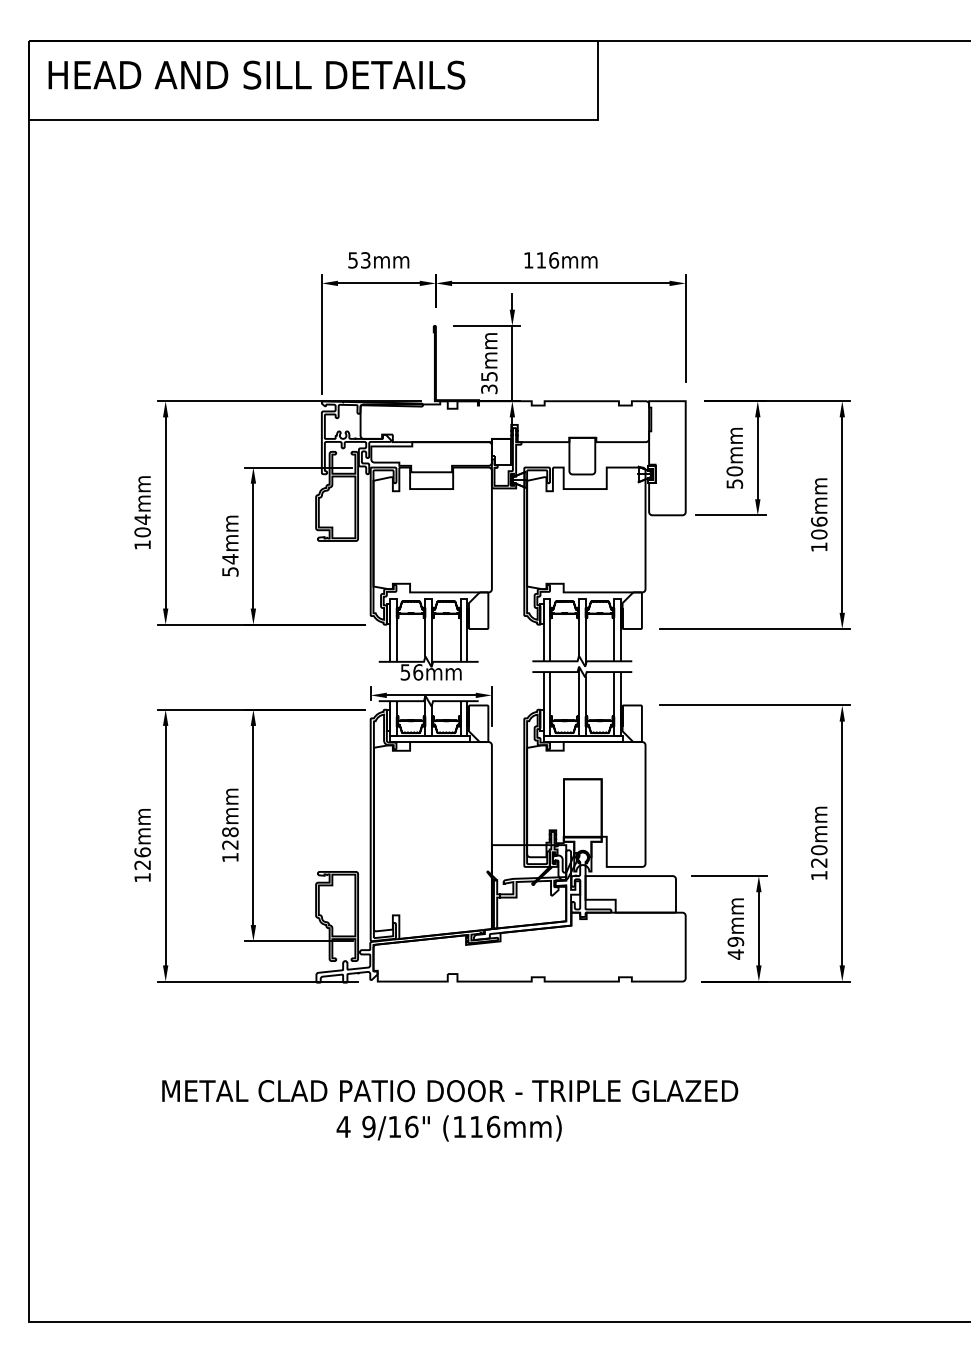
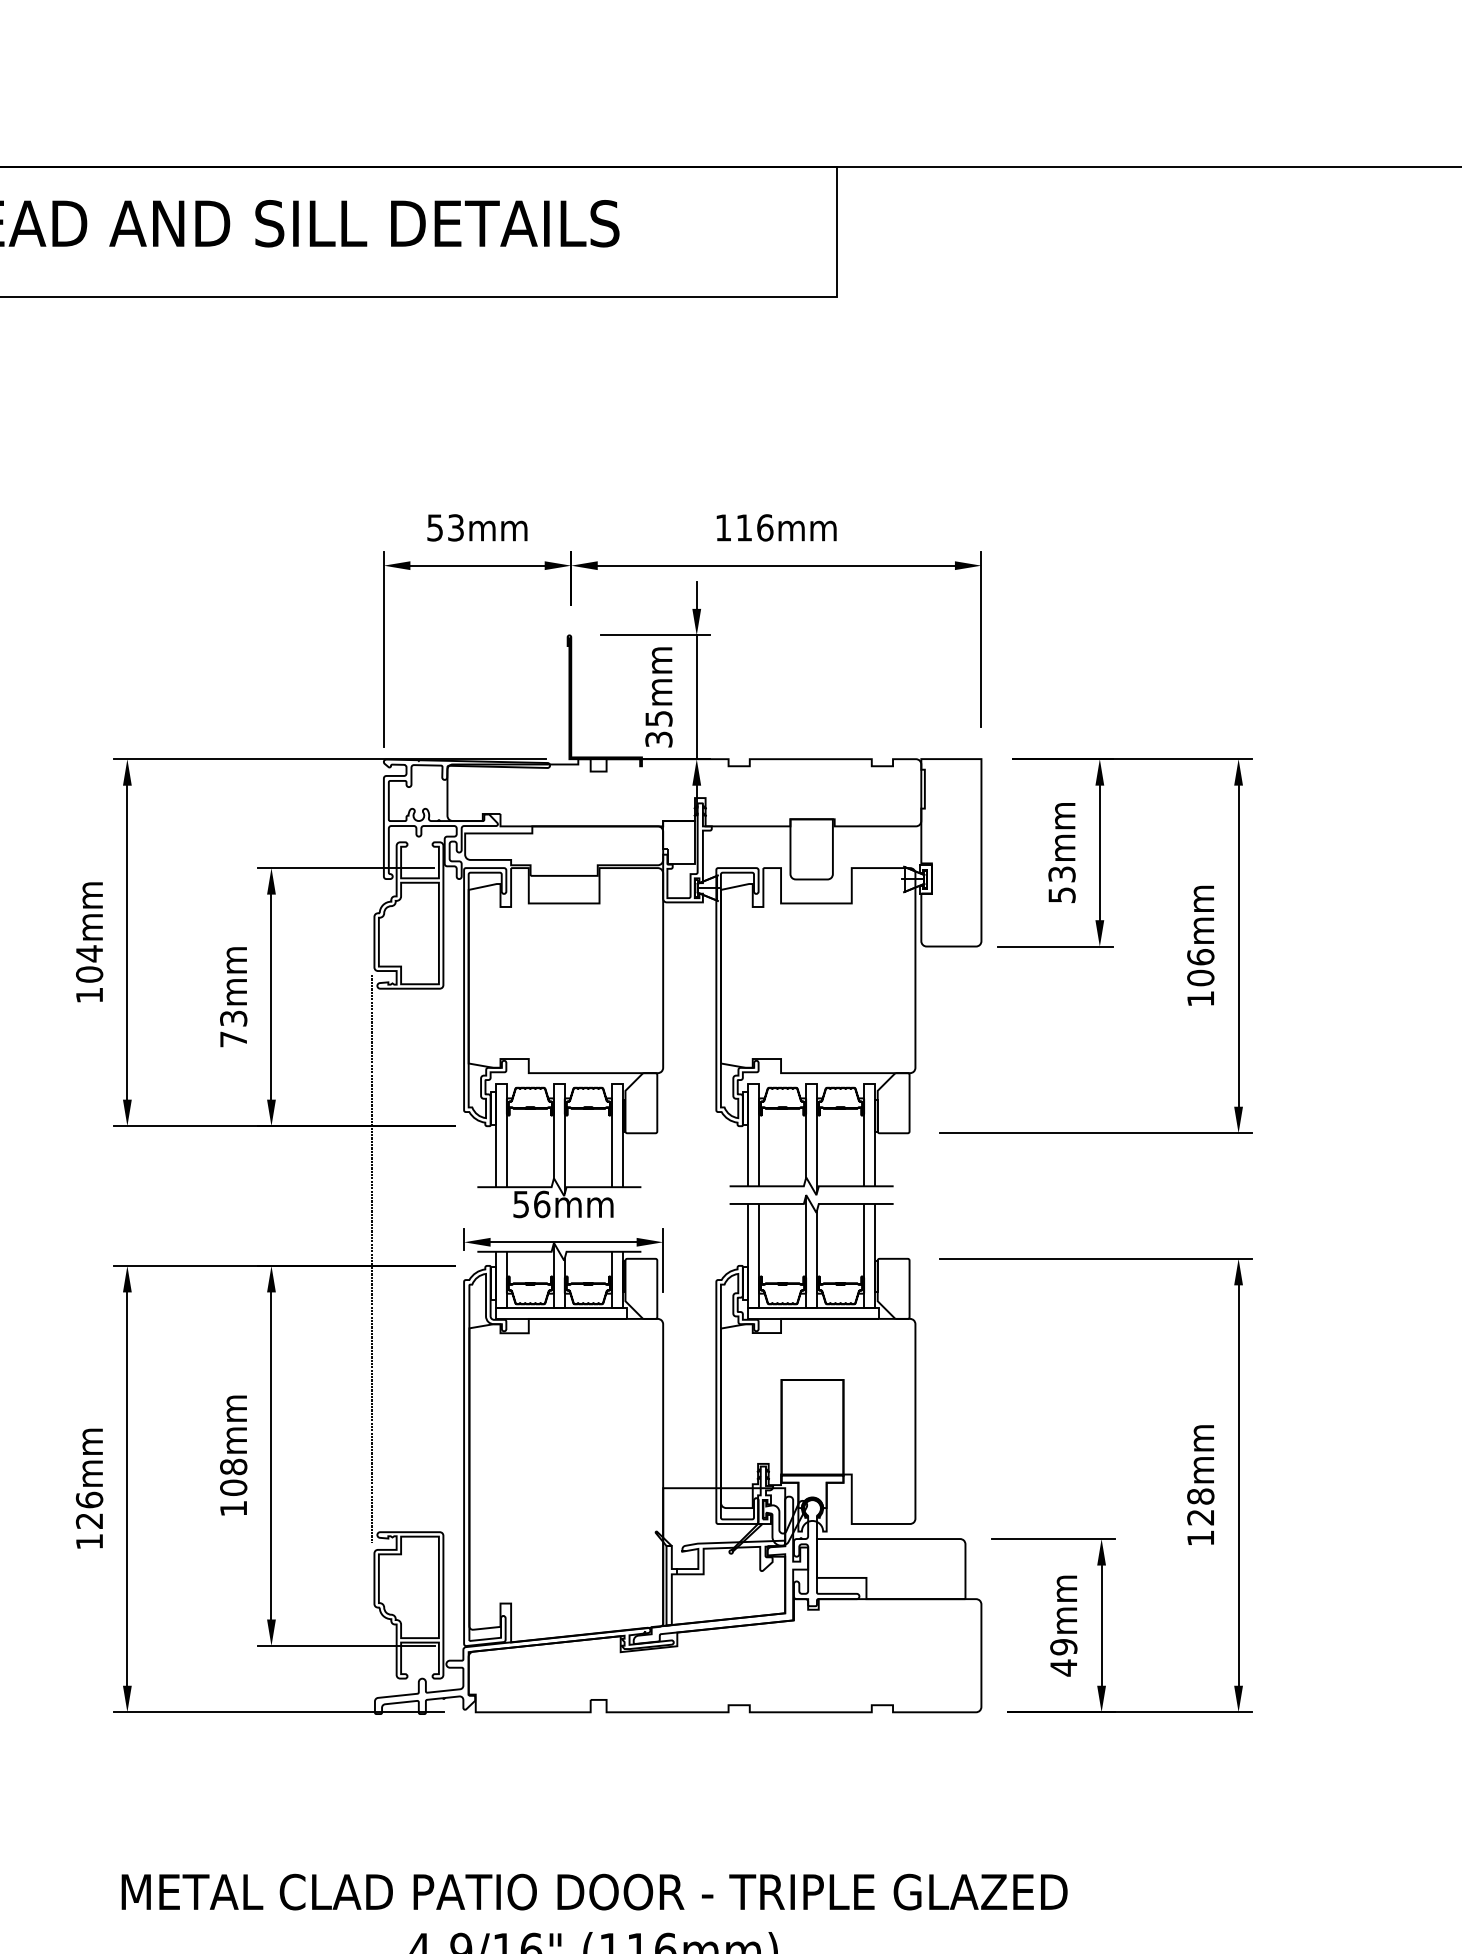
text: (734, 471) -> (1061, 874), 50mm -> 53mm
text: (230, 565) -> (233, 1028), 54mm -> 73mm
line: (314, 705) -> (371, 1258), added
text: (230, 844) -> (233, 1487), 128mm -> 108mm
text: (819, 850) -> (1201, 1497), 120mm -> 128mm

